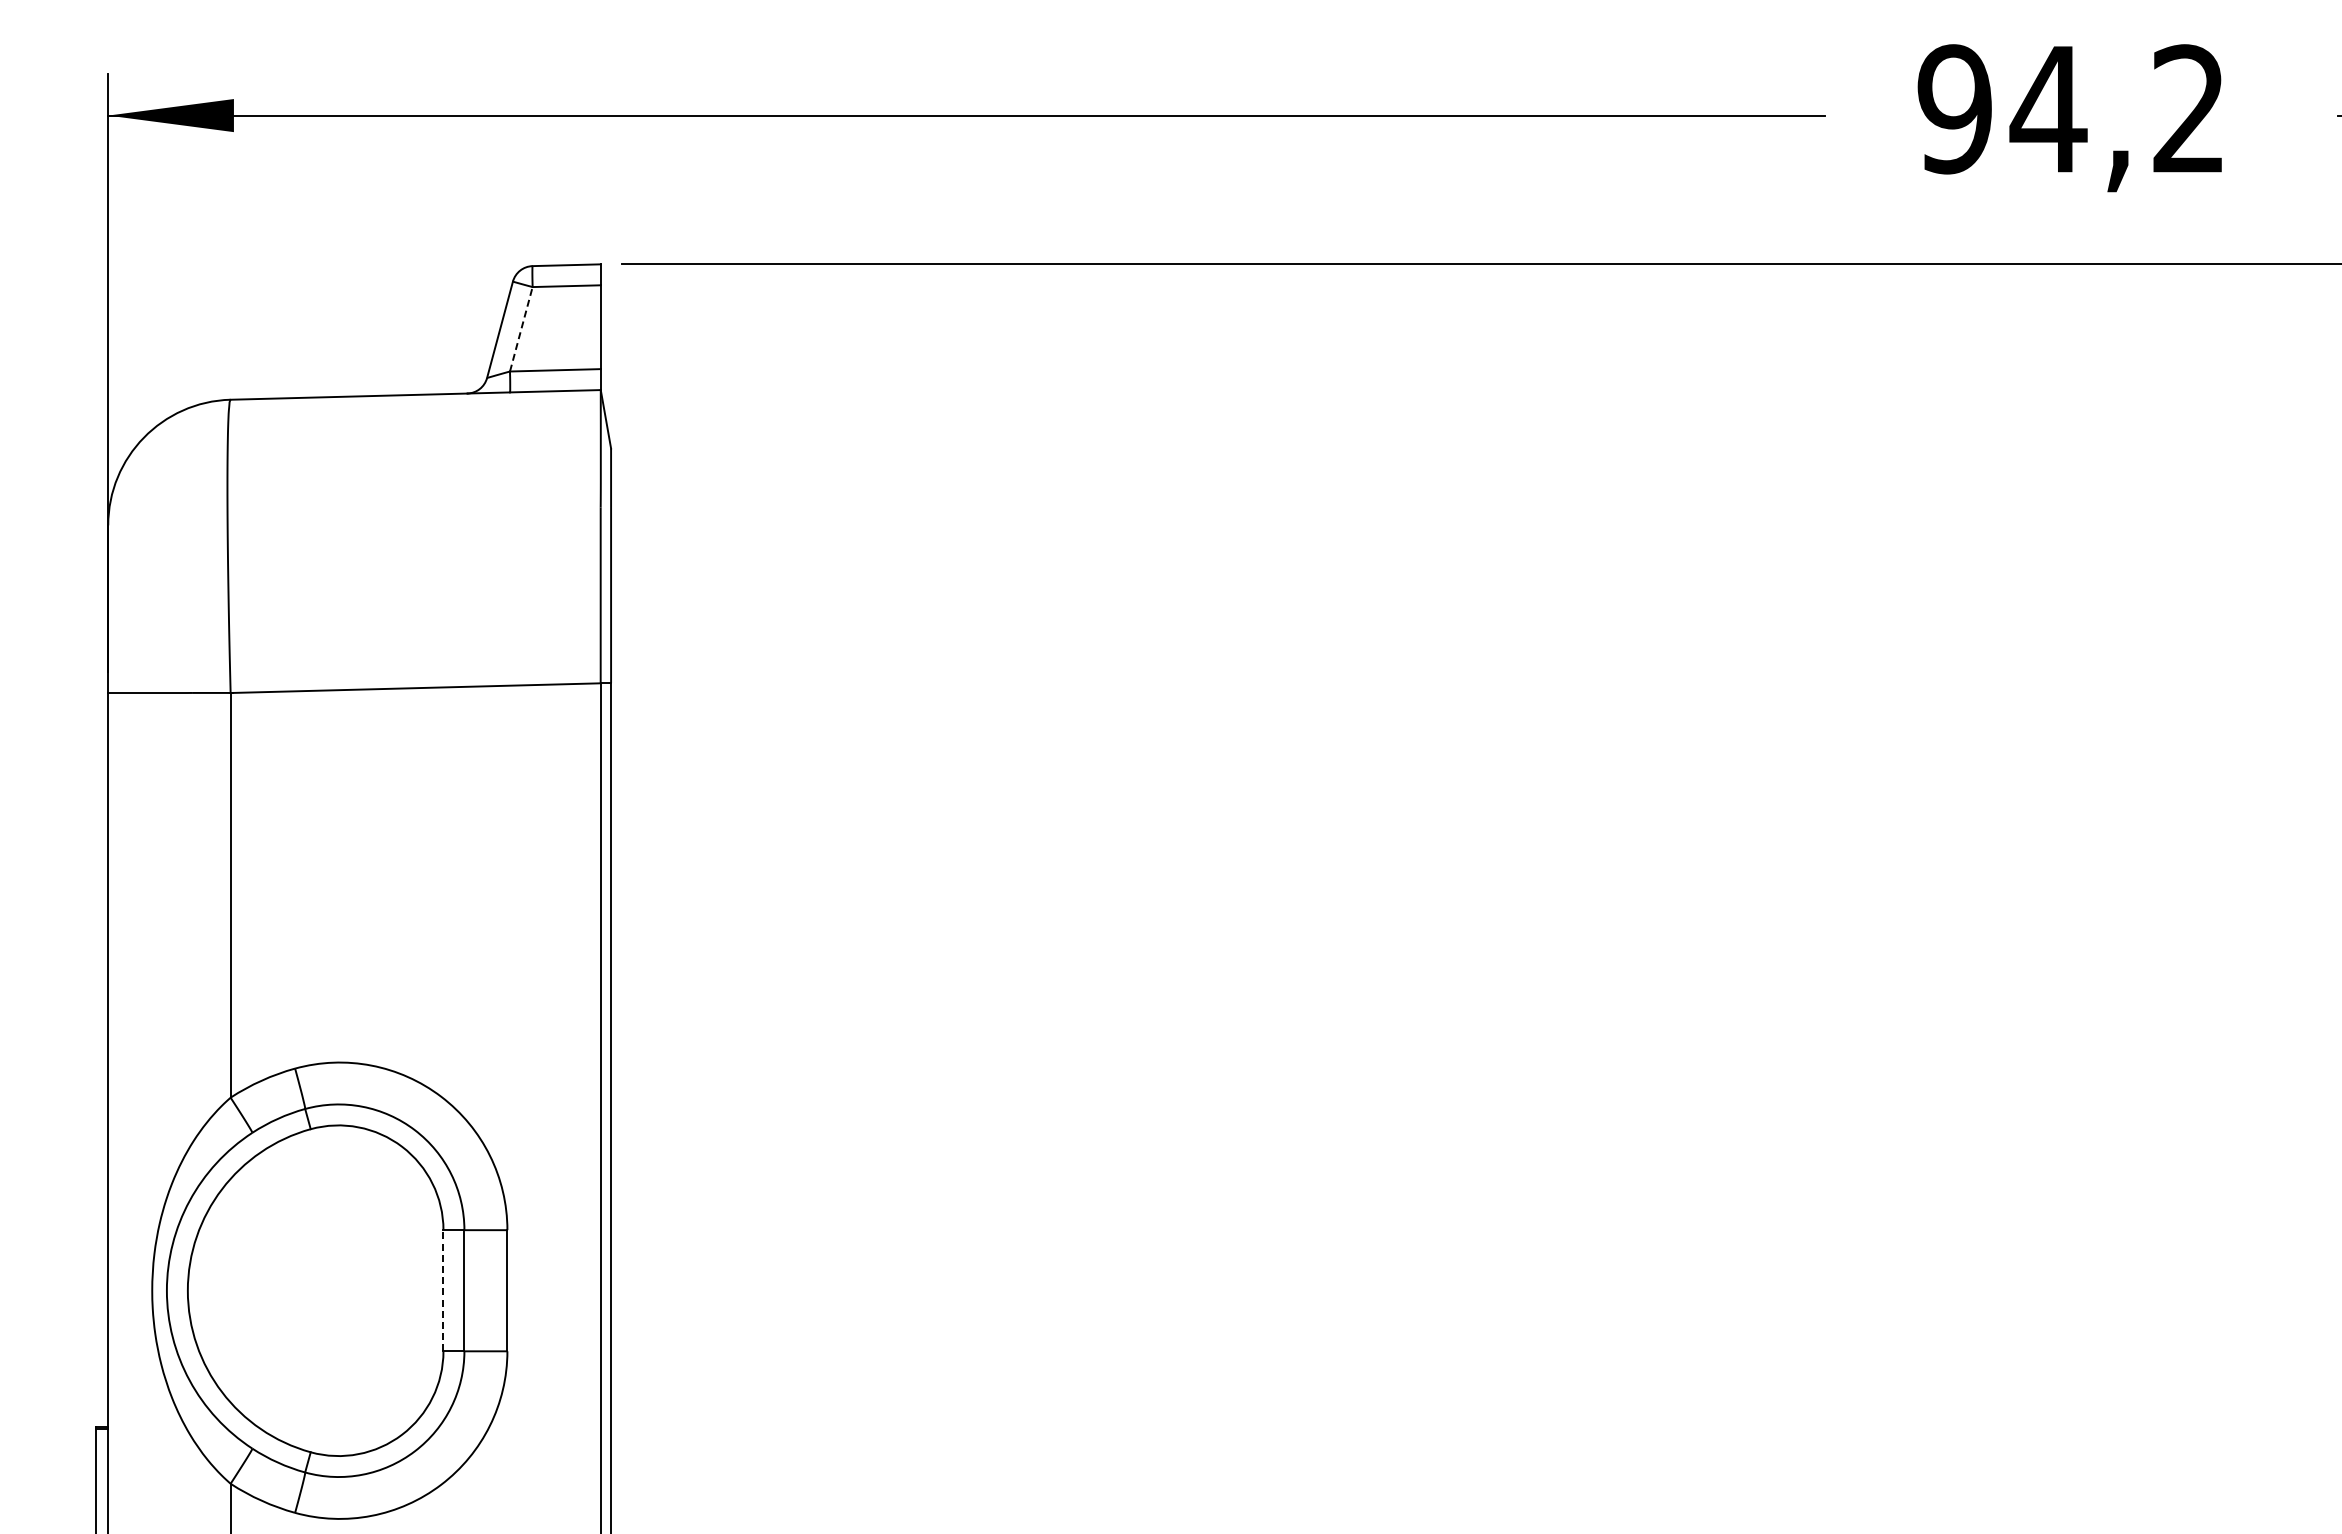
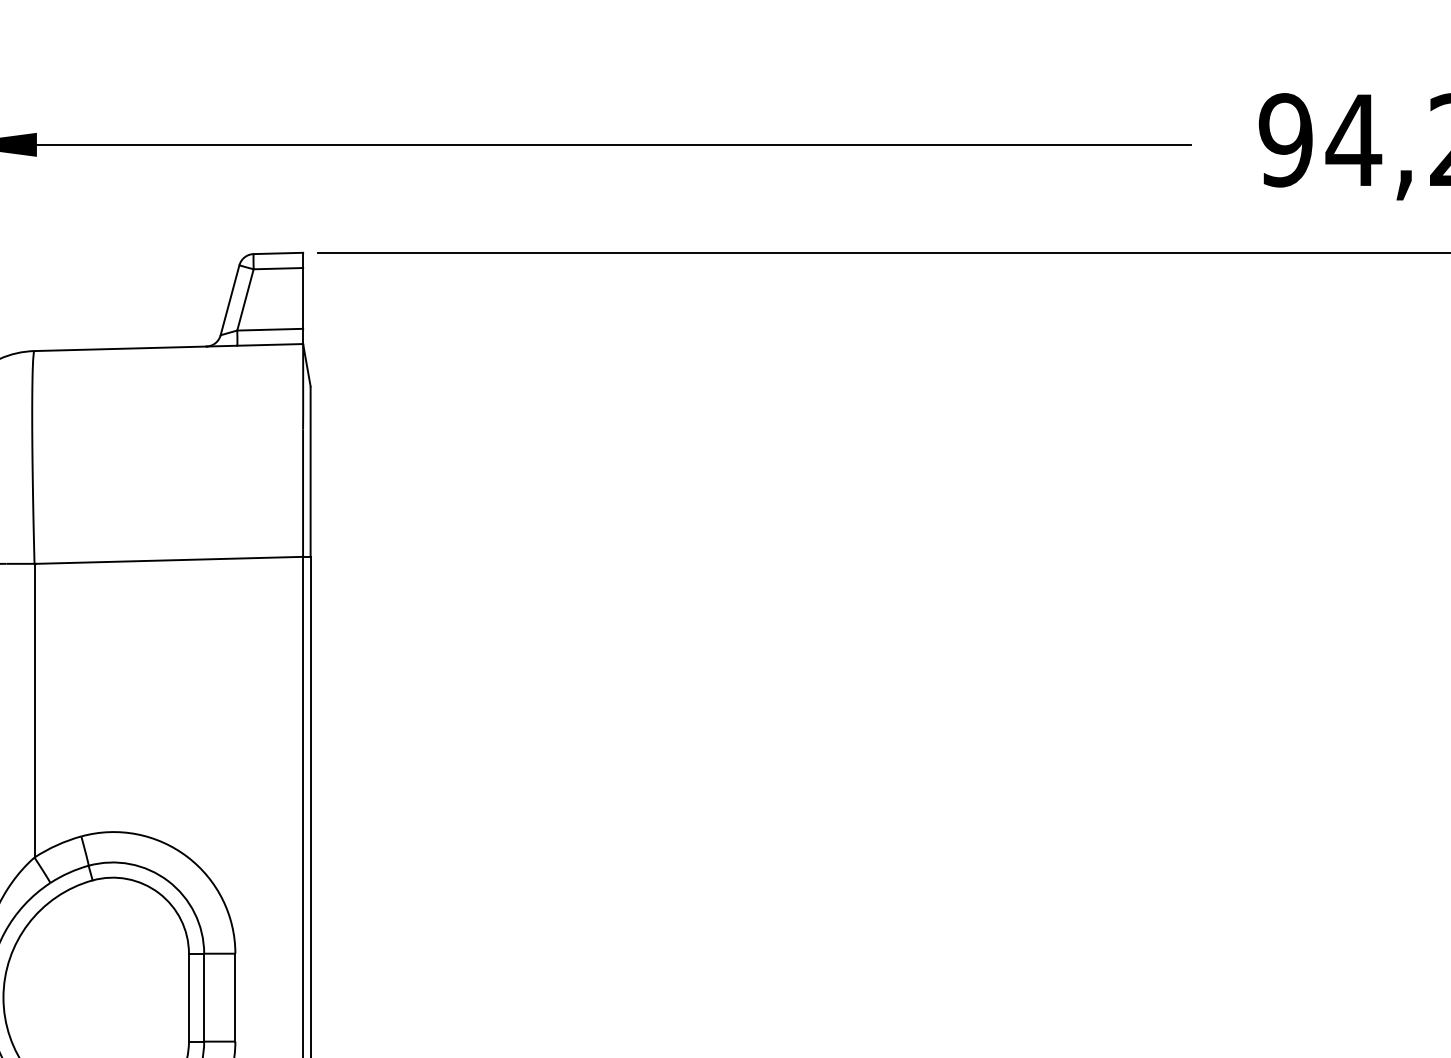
line: (521, 329) -> (245, 300), dashed -> solid
line: (443, 1290) -> (189, 997), dashed -> solid

